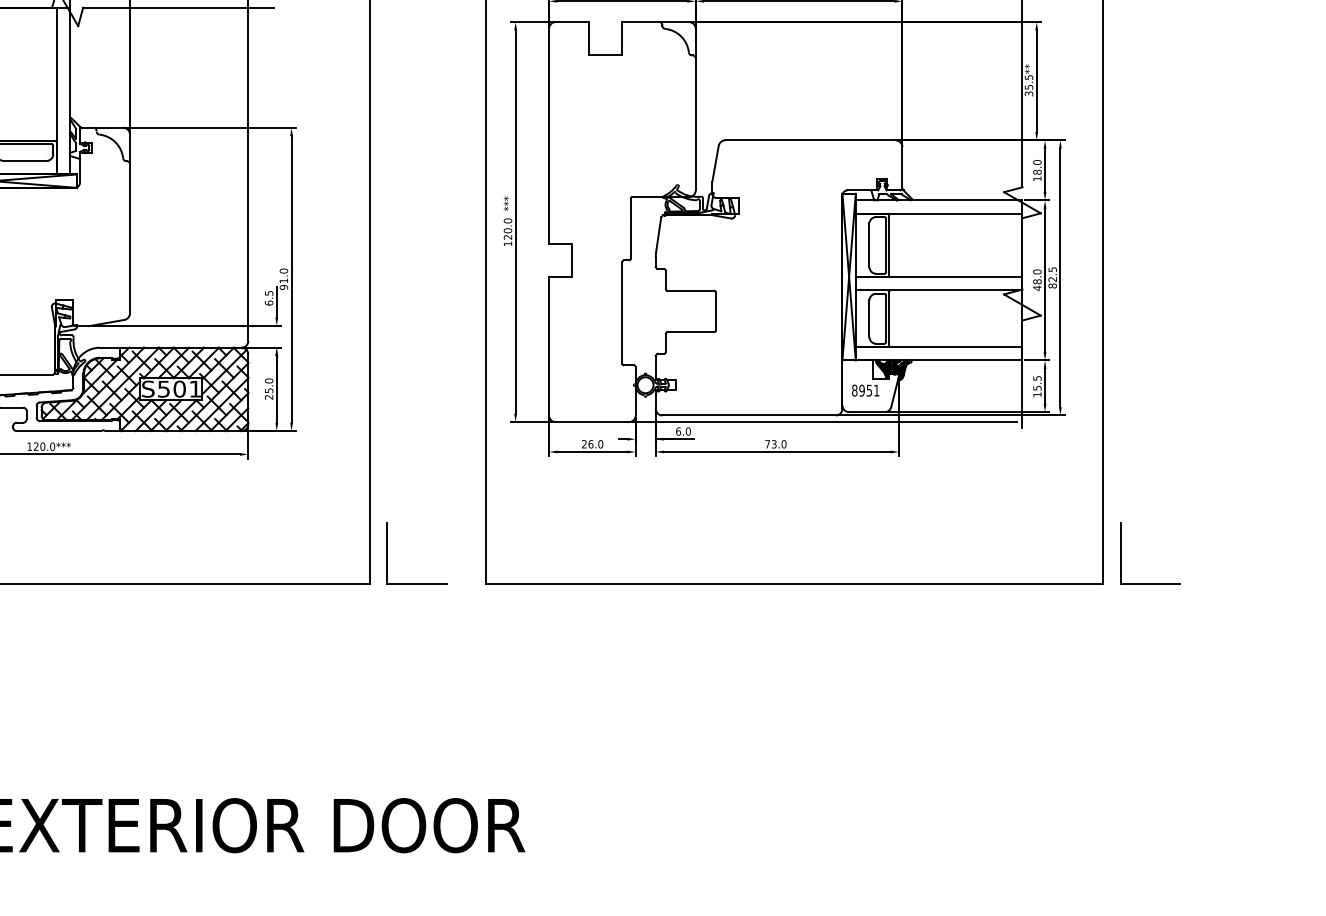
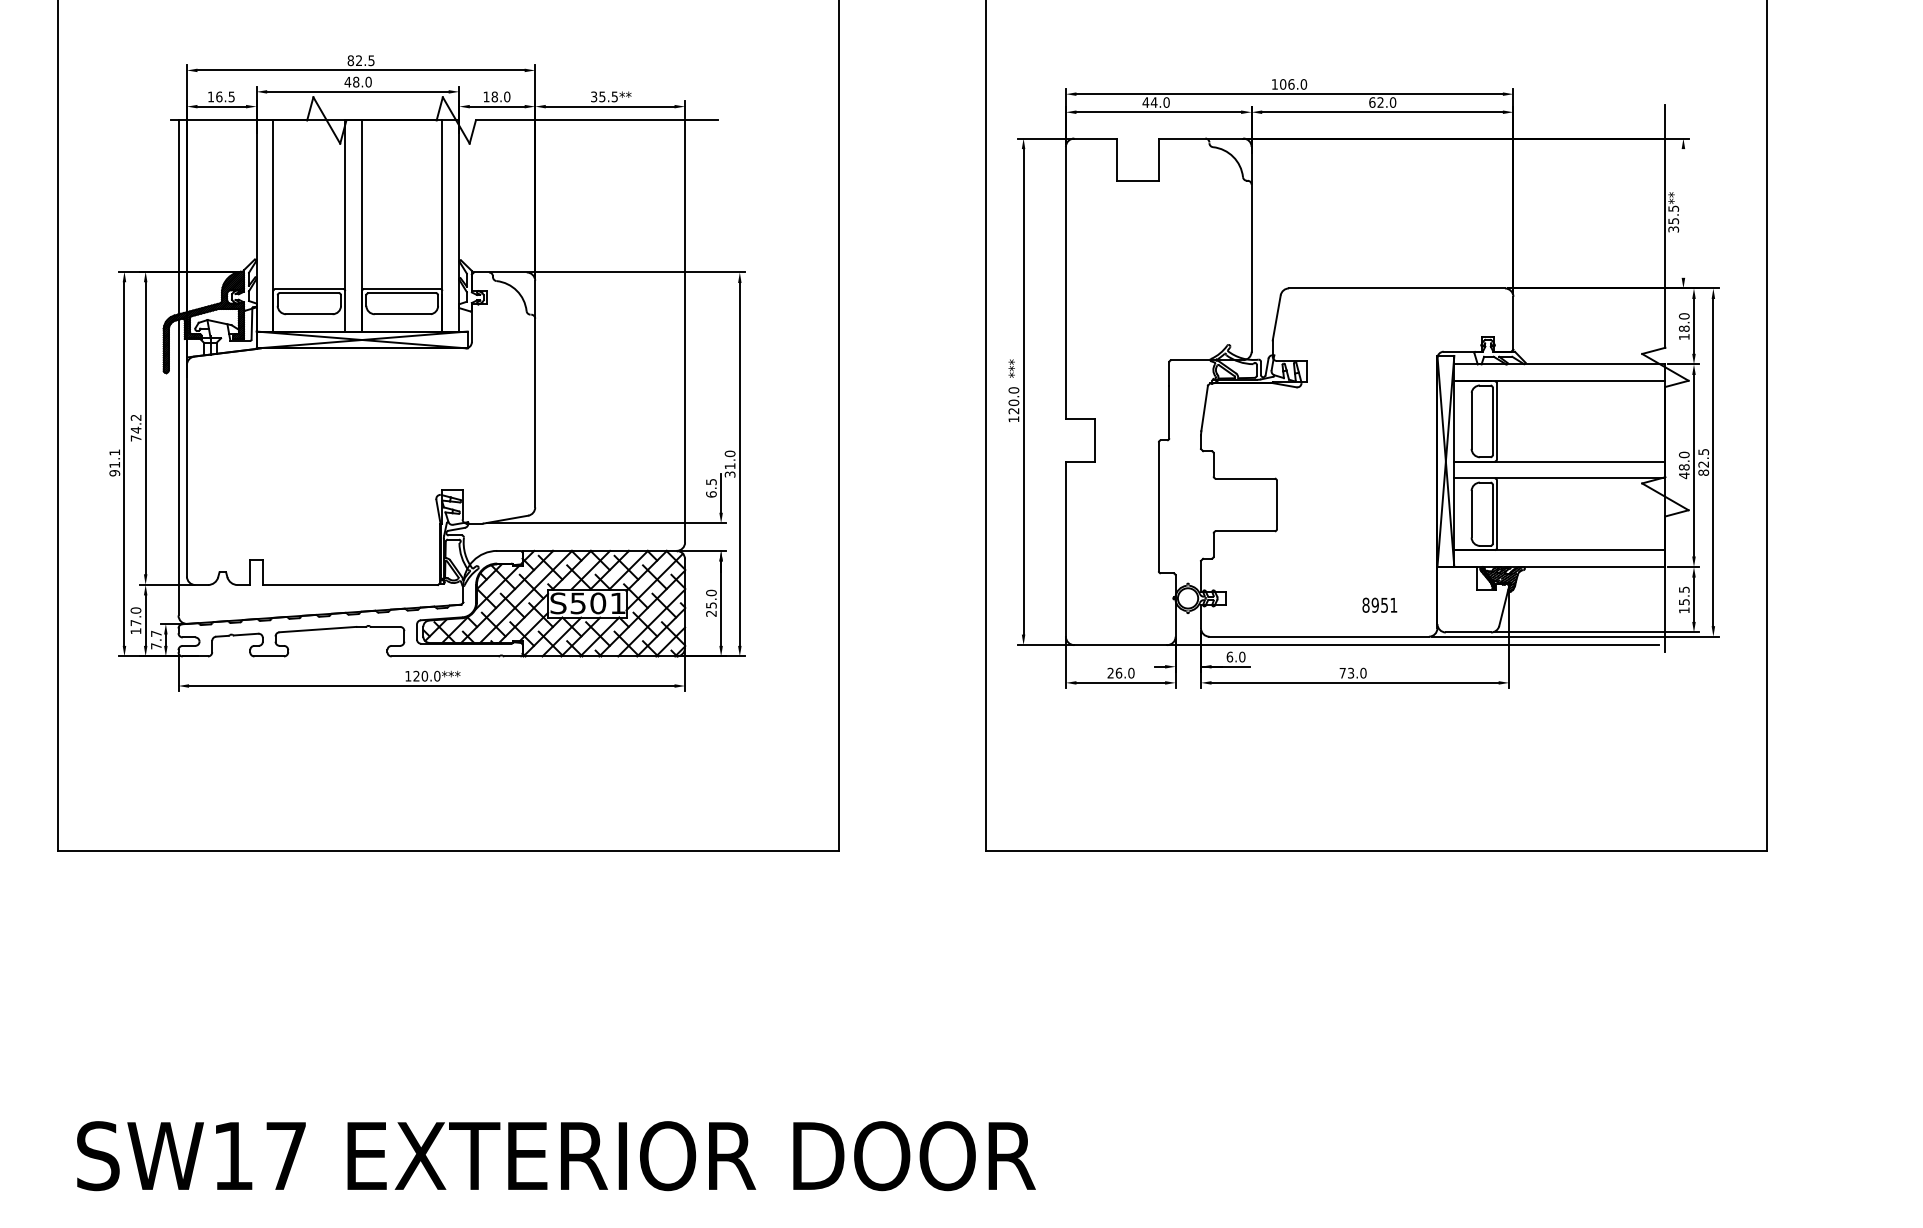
line: (1036, 81) -> (1683, 213), removed
text: (283, 287) -> (729, 474), 91.0 -> 31.0
text: (865, 390) -> (1379, 604), moved
part: (387, 553) -> (861, 811), removed
part: (1121, 553) -> (1790, 811), removed

